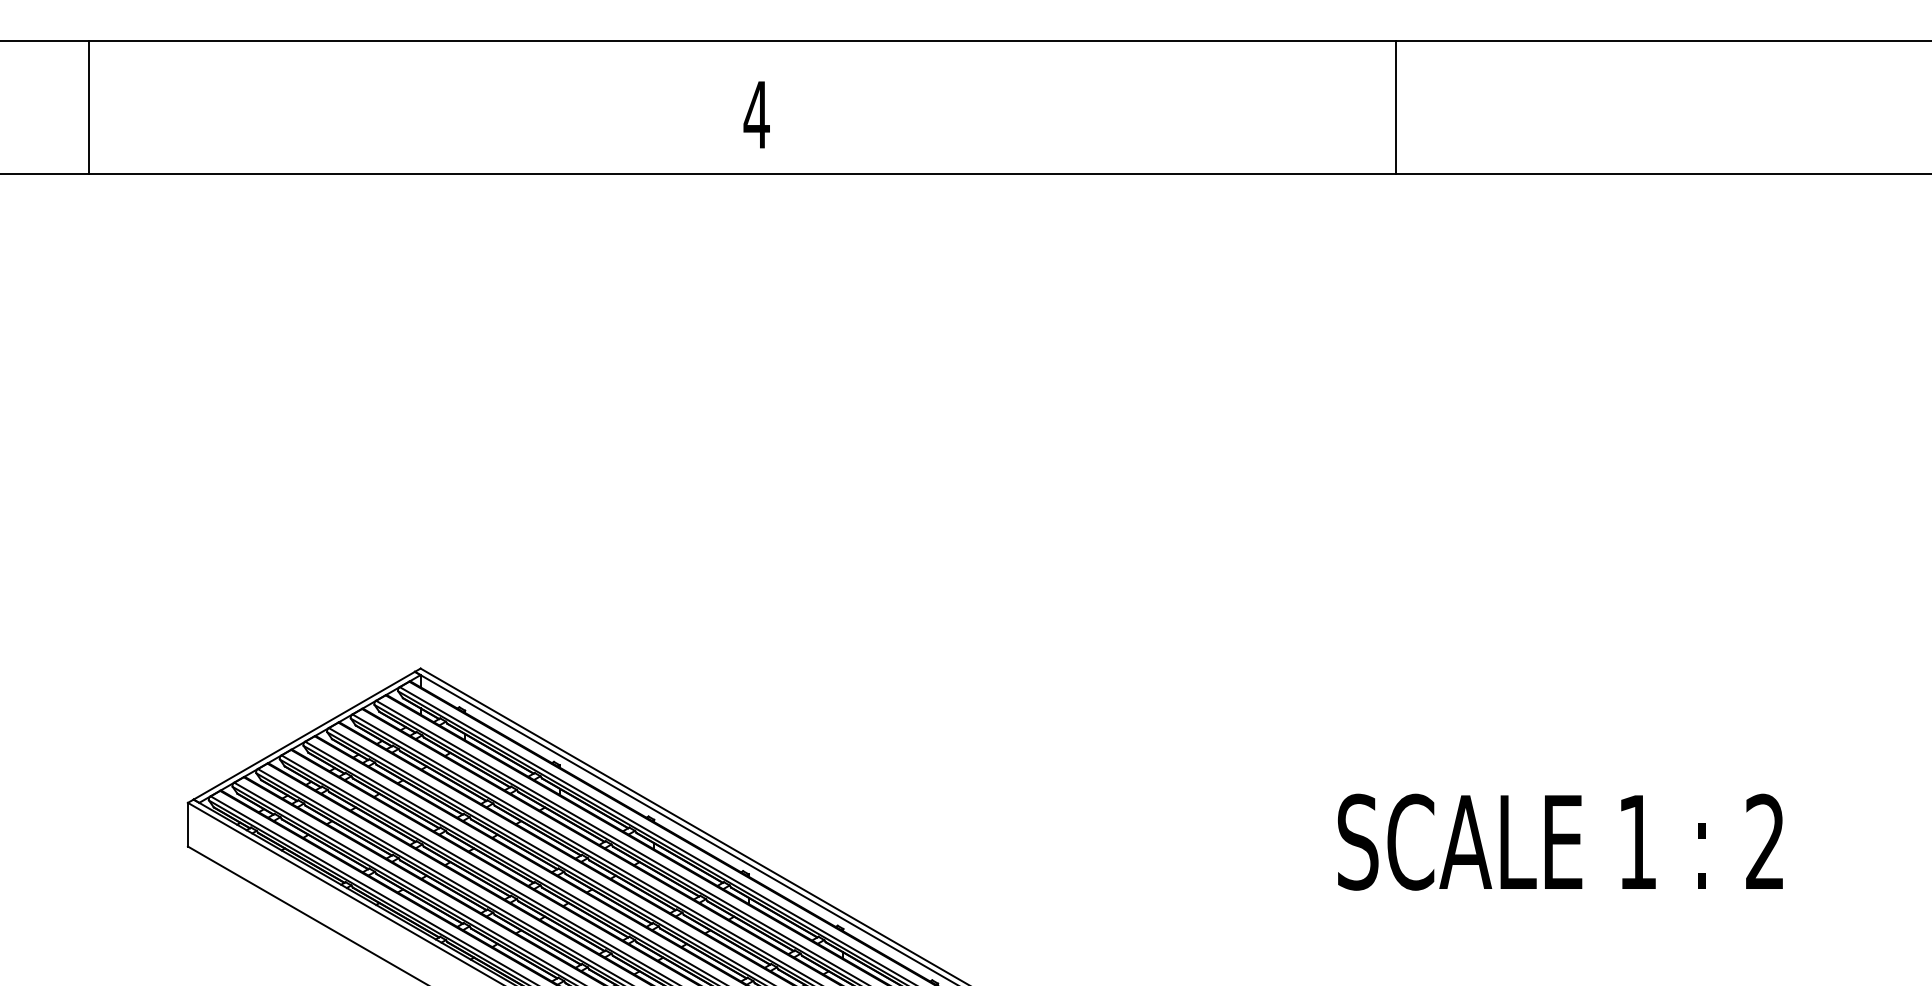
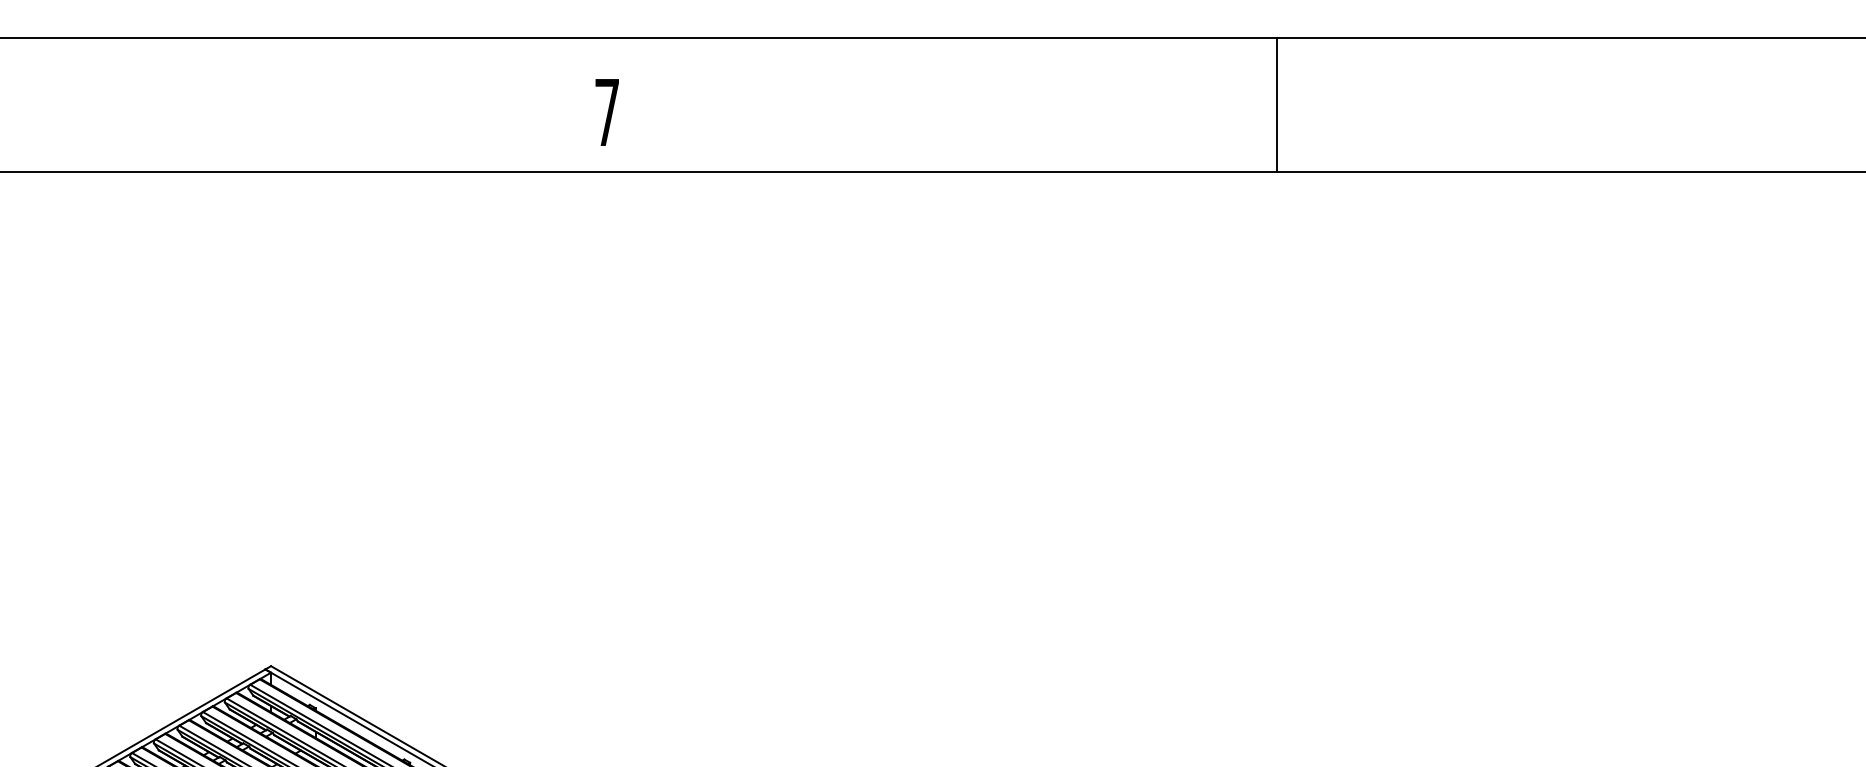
line: (1396, 107) -> (1276, 105), moved
text: (756, 114) -> (606, 112), 4 -> 7

